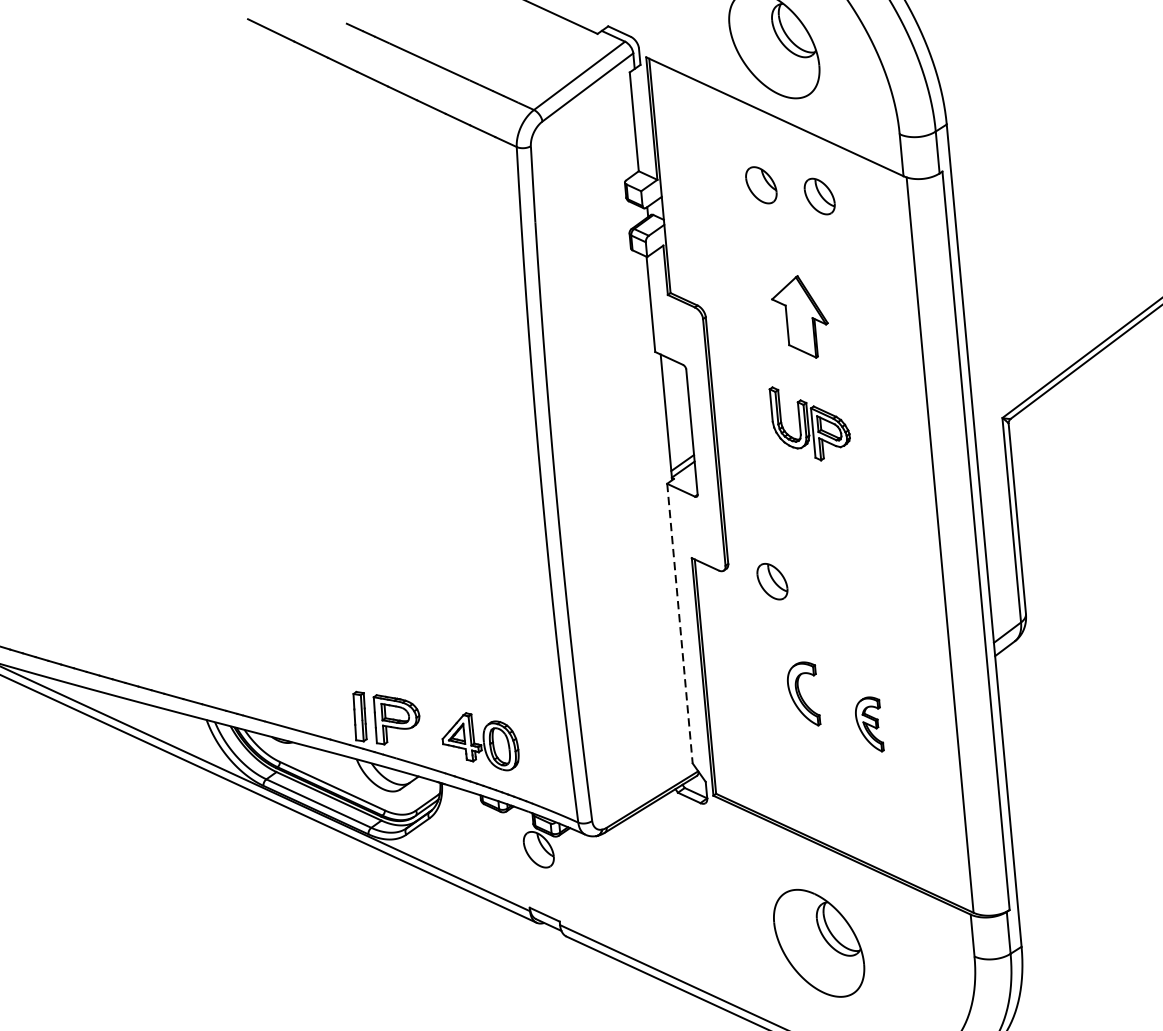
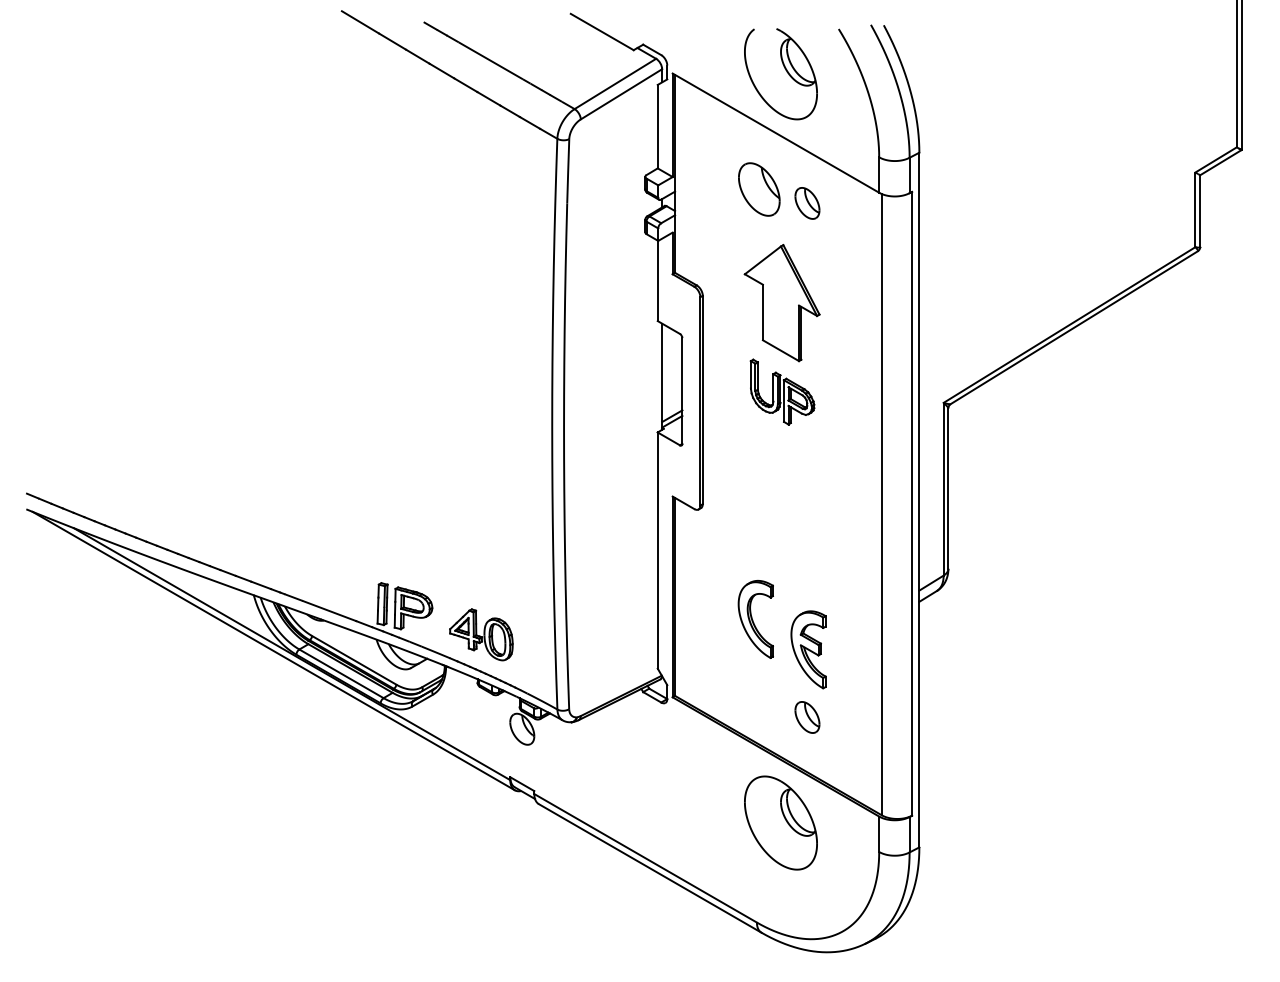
part: (761, 185) -> (759, 189), size x1.67
part: (799, 317) -> (781, 303), size x1.67
part: (772, 581) -> (807, 717), moved
line: (679, 624) -> (657, 551), dashed -> solid
part: (803, 694) -> (755, 619), size x1.43
part: (869, 724) -> (808, 649), size x1.67
part: (818, 942) -> (780, 822), moved

